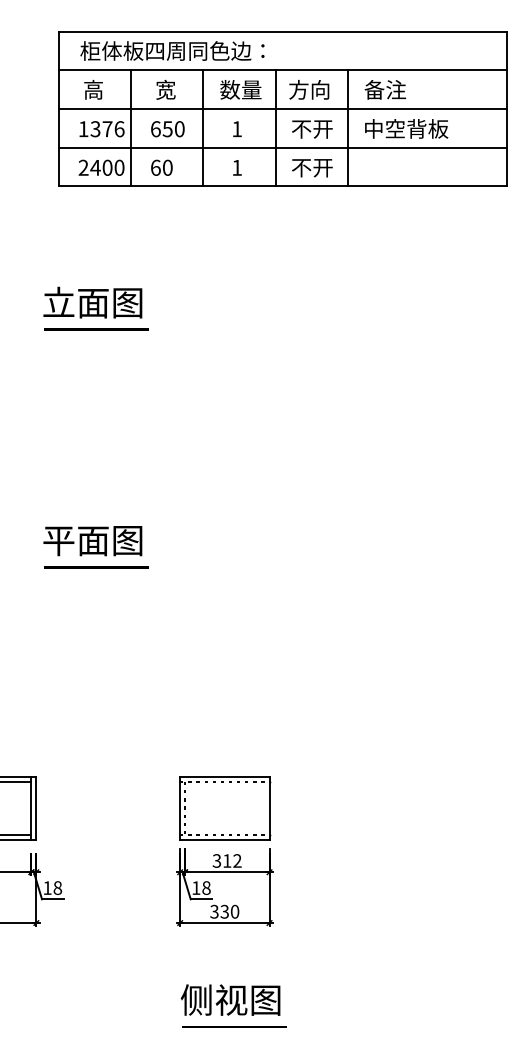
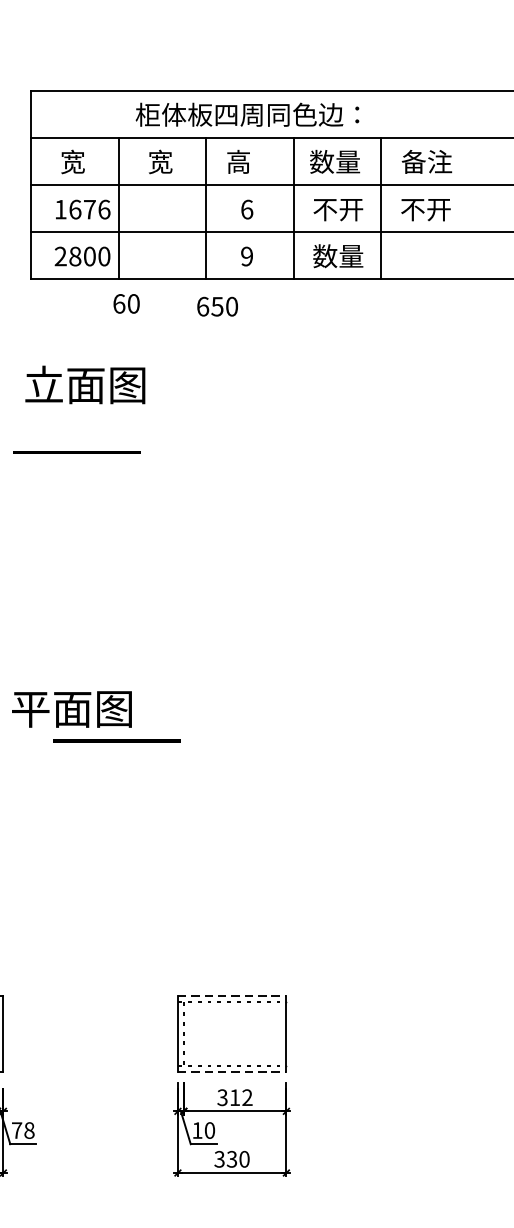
text: (172, 50) -> (247, 114), moved
text: (93, 89) -> (72, 161), 高 -> 宽
text: (240, 89) -> (251, 161), 数量 -> 高
text: (309, 89) -> (334, 161), 方向 -> 数量
text: (406, 128) -> (452, 208), 中空背板 -> 不开
text: (95, 129) -> (75, 210), 1376 -> 1676
text: (167, 129) -> (217, 307), moved
text: (237, 129) -> (247, 210), 1 -> 6
text: (95, 167) -> (75, 256), 2400 -> 2800
text: (161, 167) -> (126, 303), moved
text: (236, 167) -> (246, 256), 1 -> 9
text: (311, 167) -> (337, 256), 不开 -> 数量
text: (92, 302) -> (84, 384), moved
line: (96, 567) -> (116, 741), moved
line: (224, 777) -> (231, 996), solid -> dashed
line: (224, 840) -> (231, 1072), solid -> dashed
text: (47, 887) -> (16, 1129), 18 -> 78
text: (206, 887) -> (209, 1129), 18 -> 10

